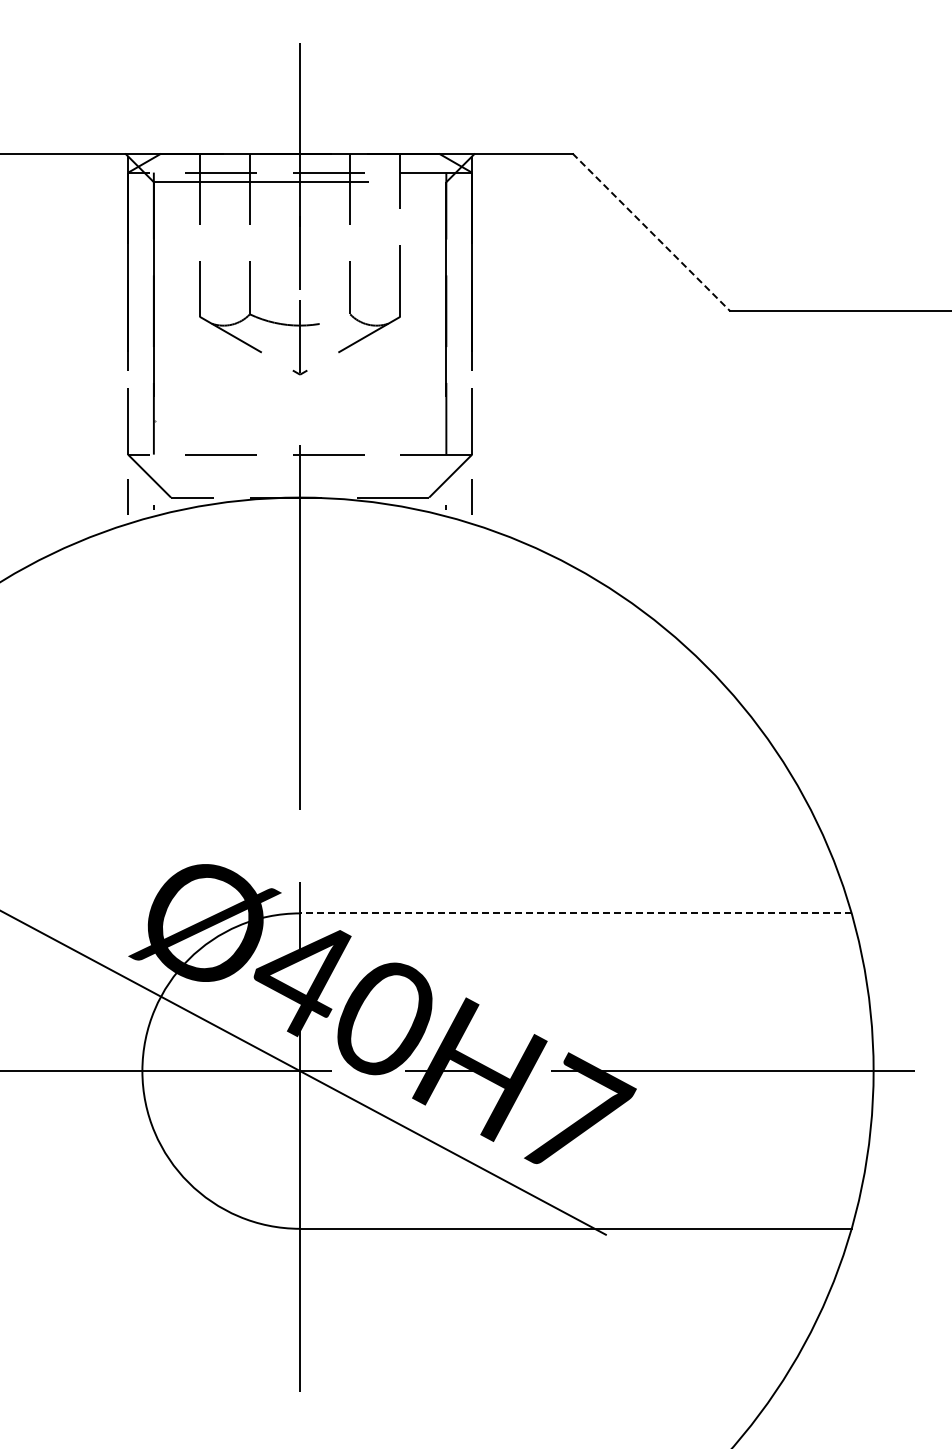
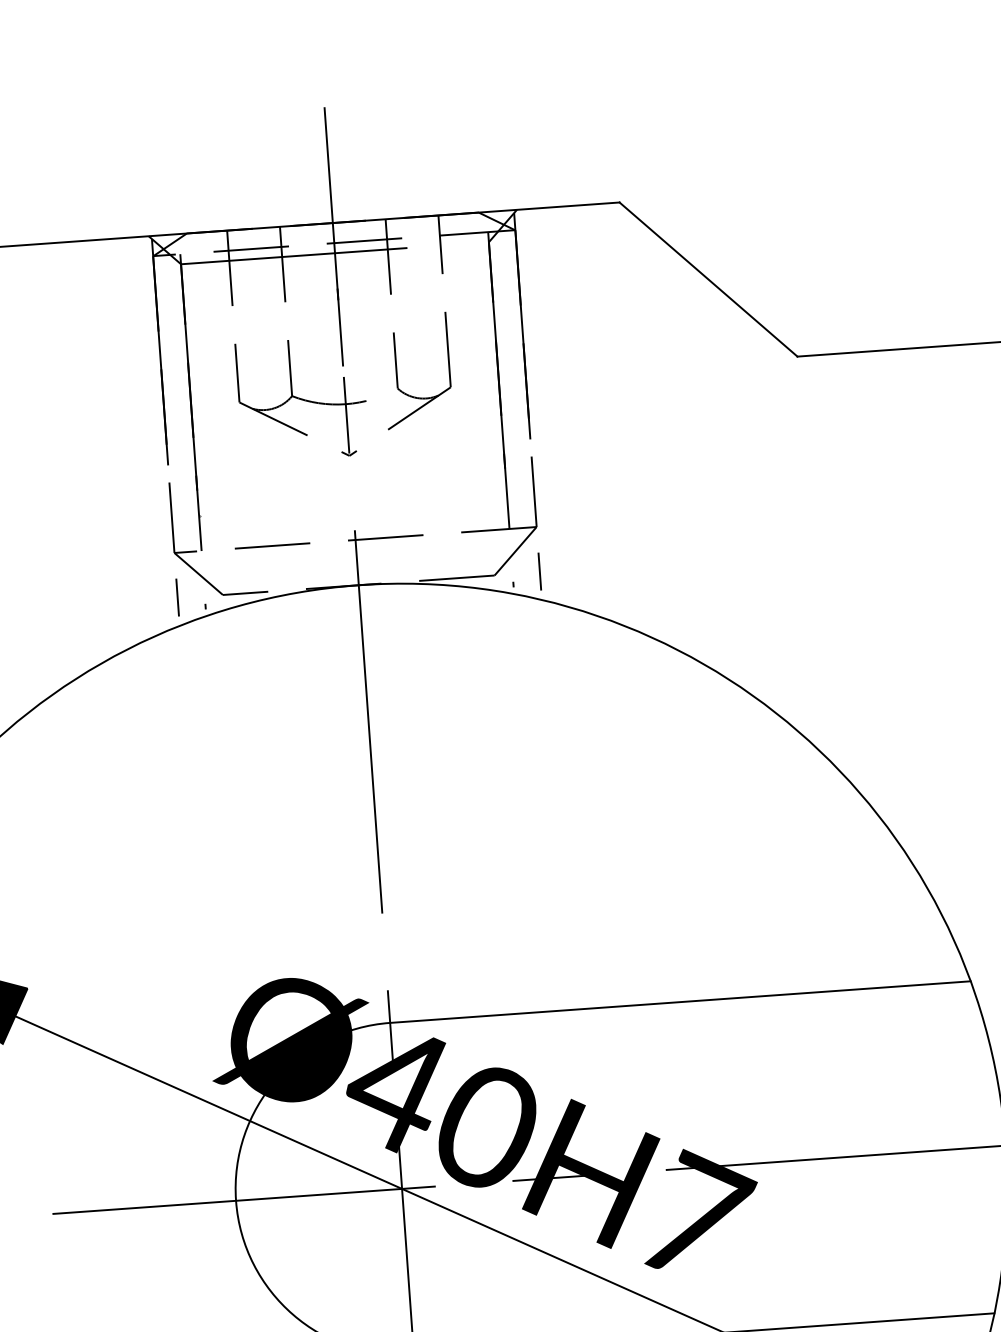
line: (651, 232) -> (708, 279), dashed -> solid
line: (575, 913) -> (680, 1002), dashed -> solid

